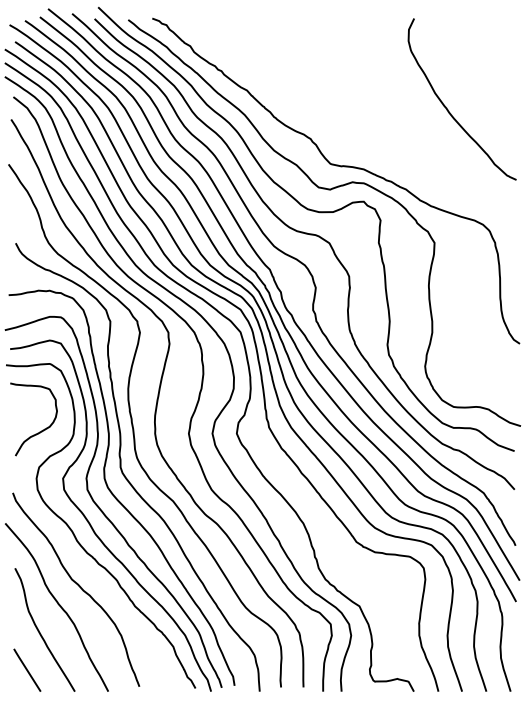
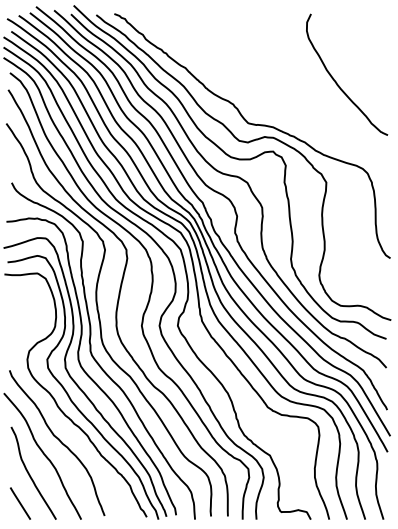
curve: (39, 431) -> (29, 324), removed

